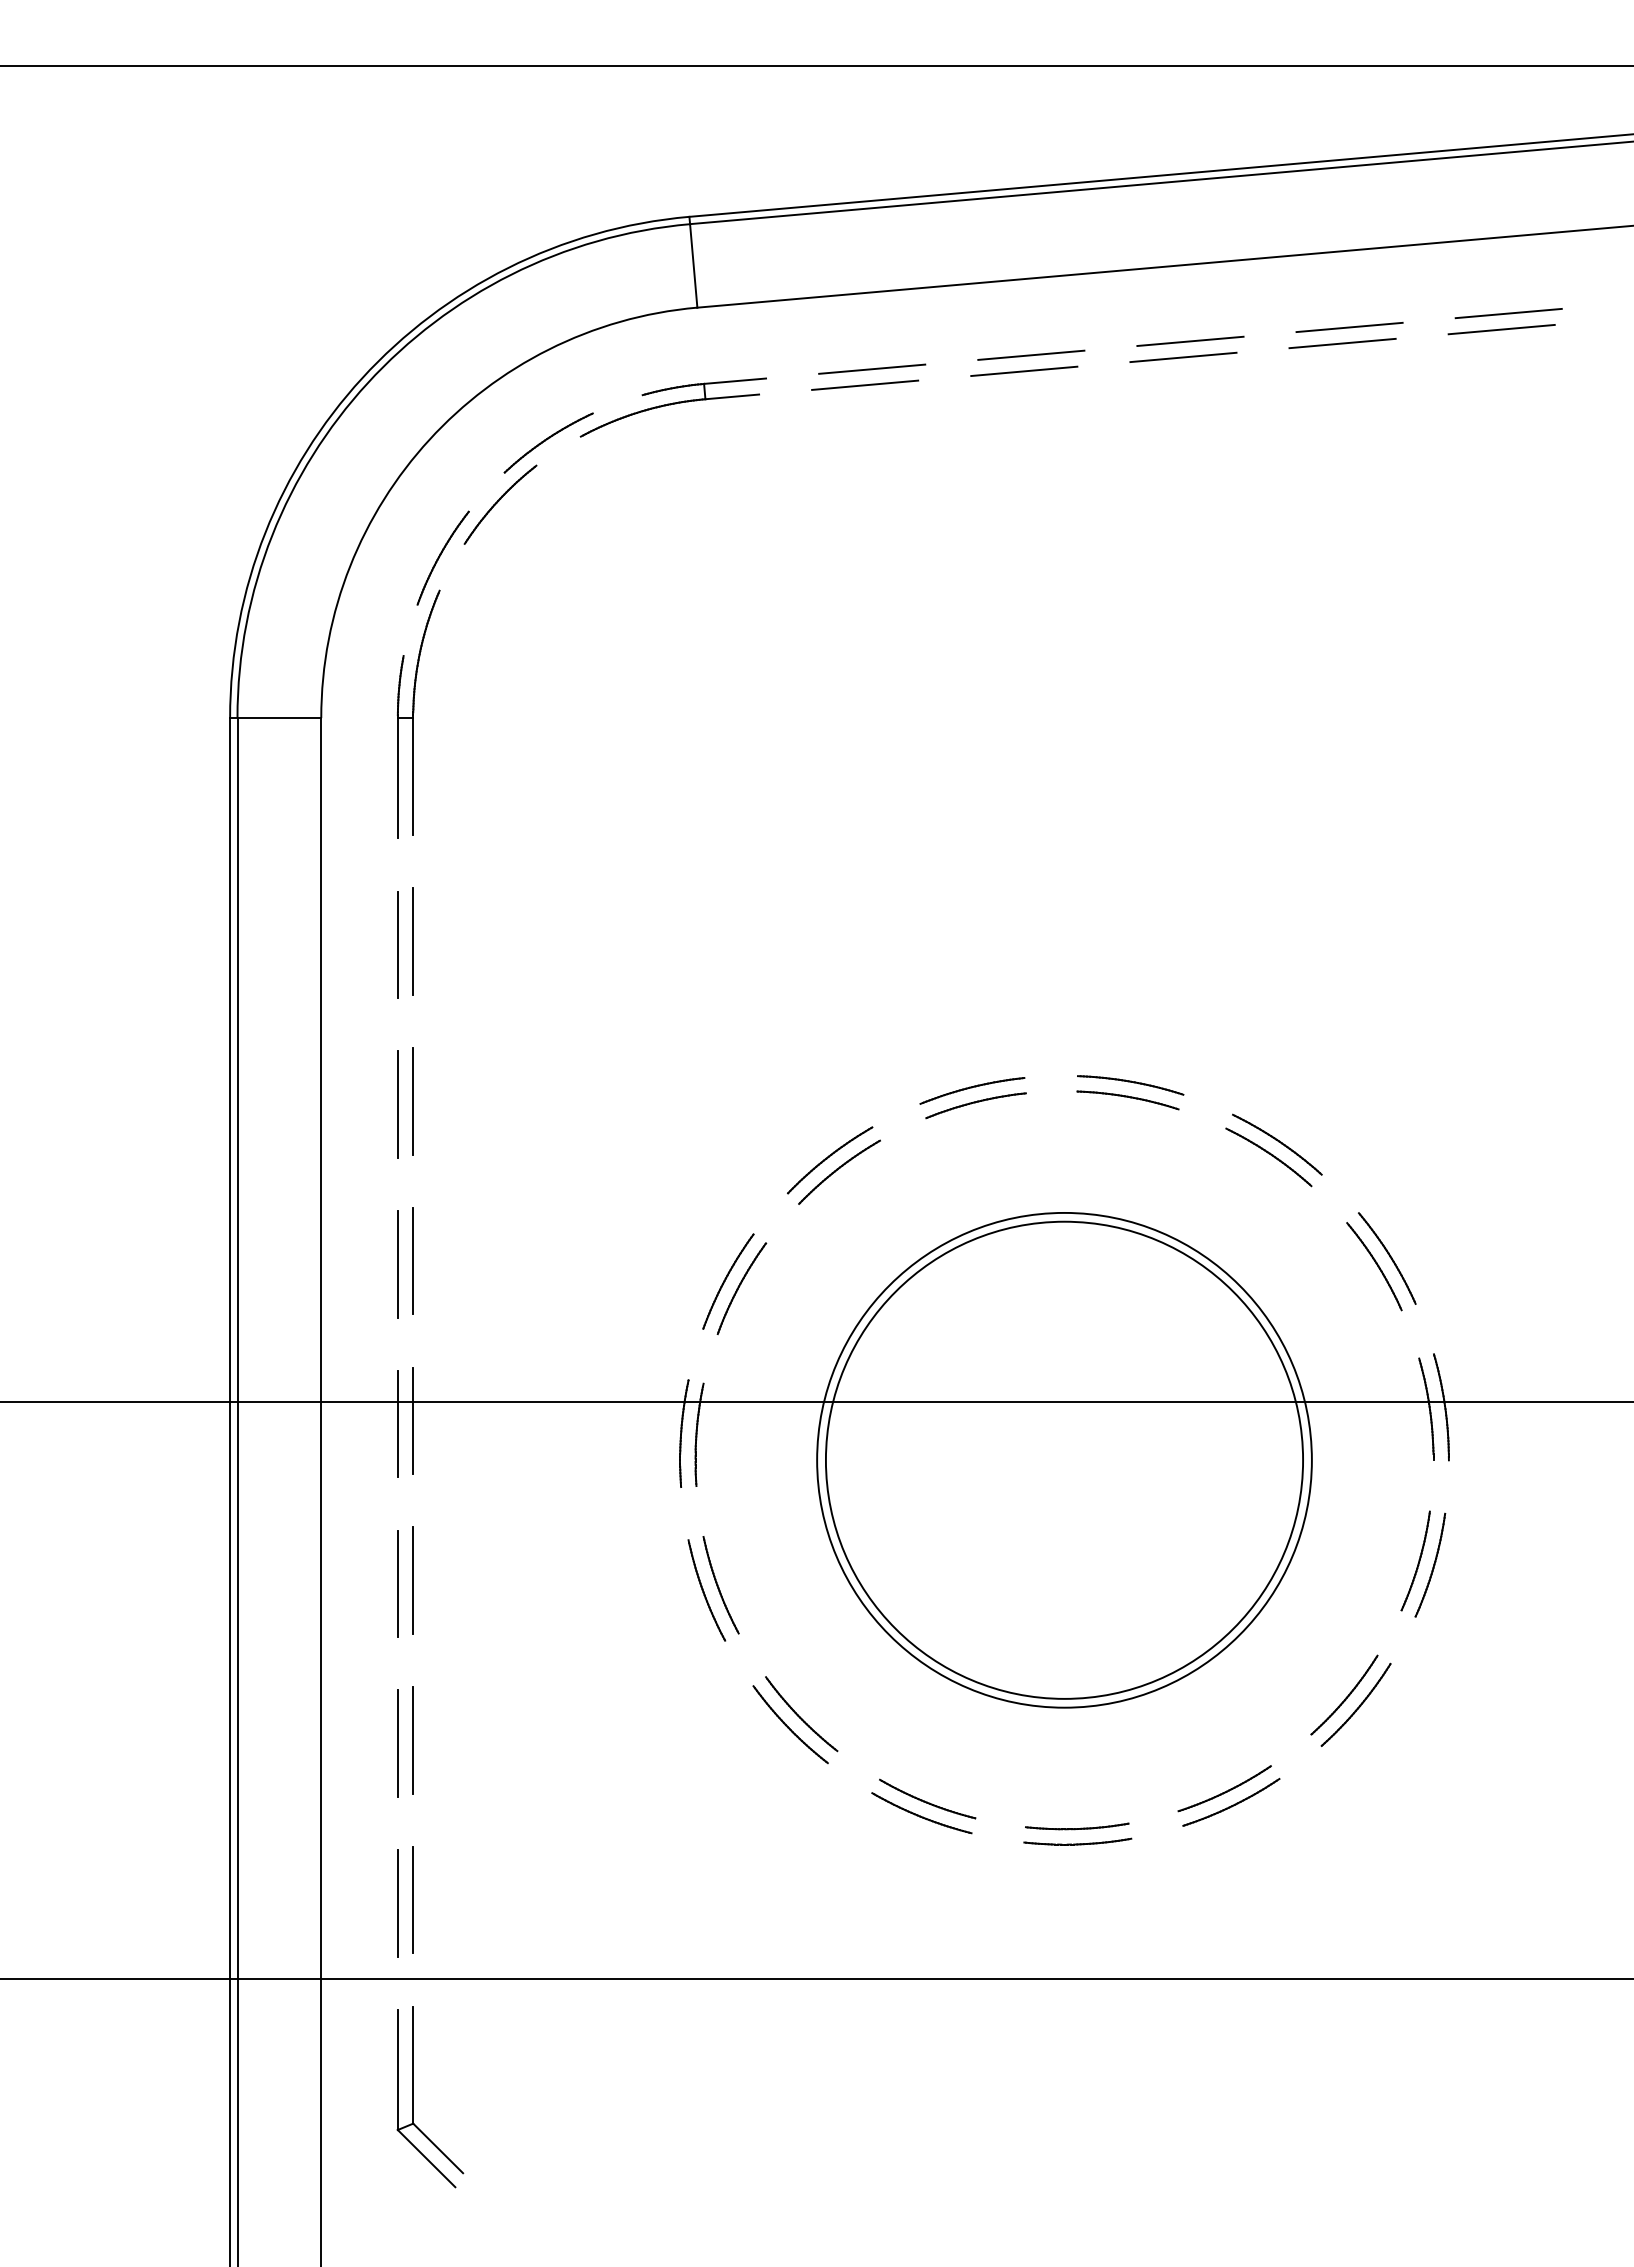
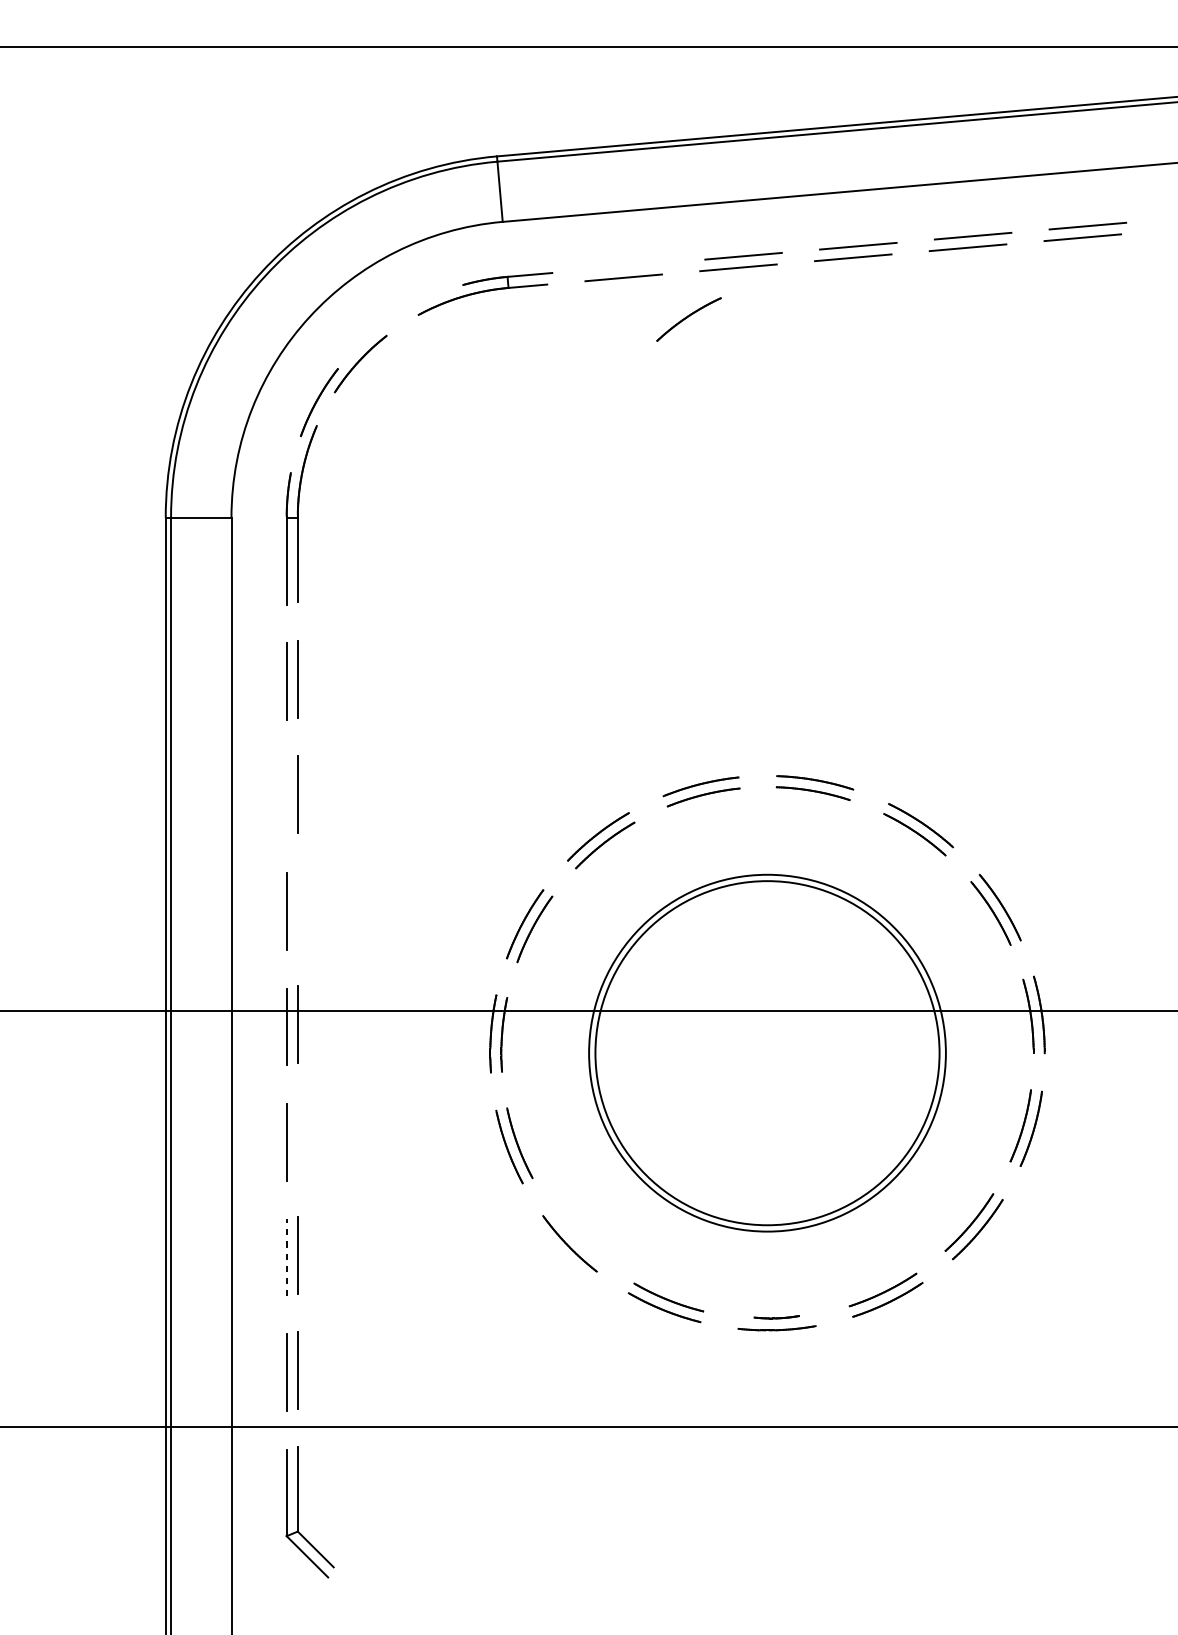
line: (872, 368) -> (629, 265), removed
part: (548, 442) -> (688, 319), moved
line: (397, 1104) -> (286, 796), removed
line: (413, 1260) -> (297, 909), removed
line: (413, 1580) -> (297, 1139), removed
part: (801, 1714) -> (577, 1236), removed
line: (397, 1743) -> (286, 1257), solid -> dashed
part: (1077, 1826) -> (776, 1317), size x0.6

